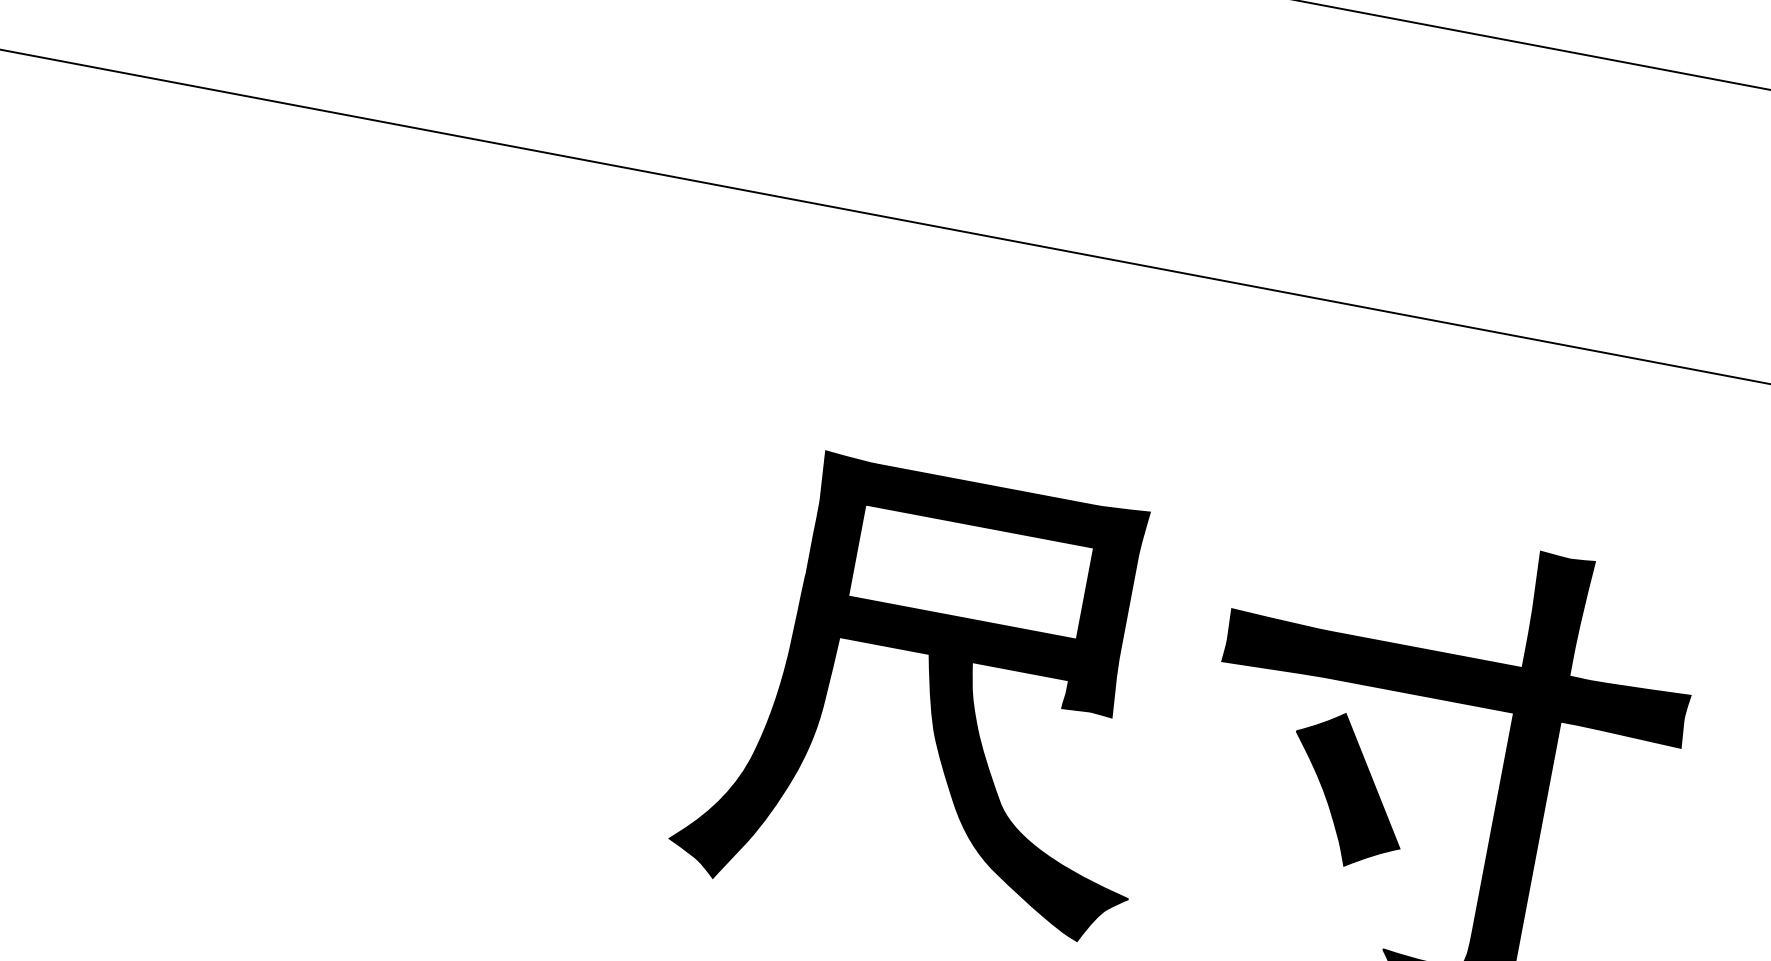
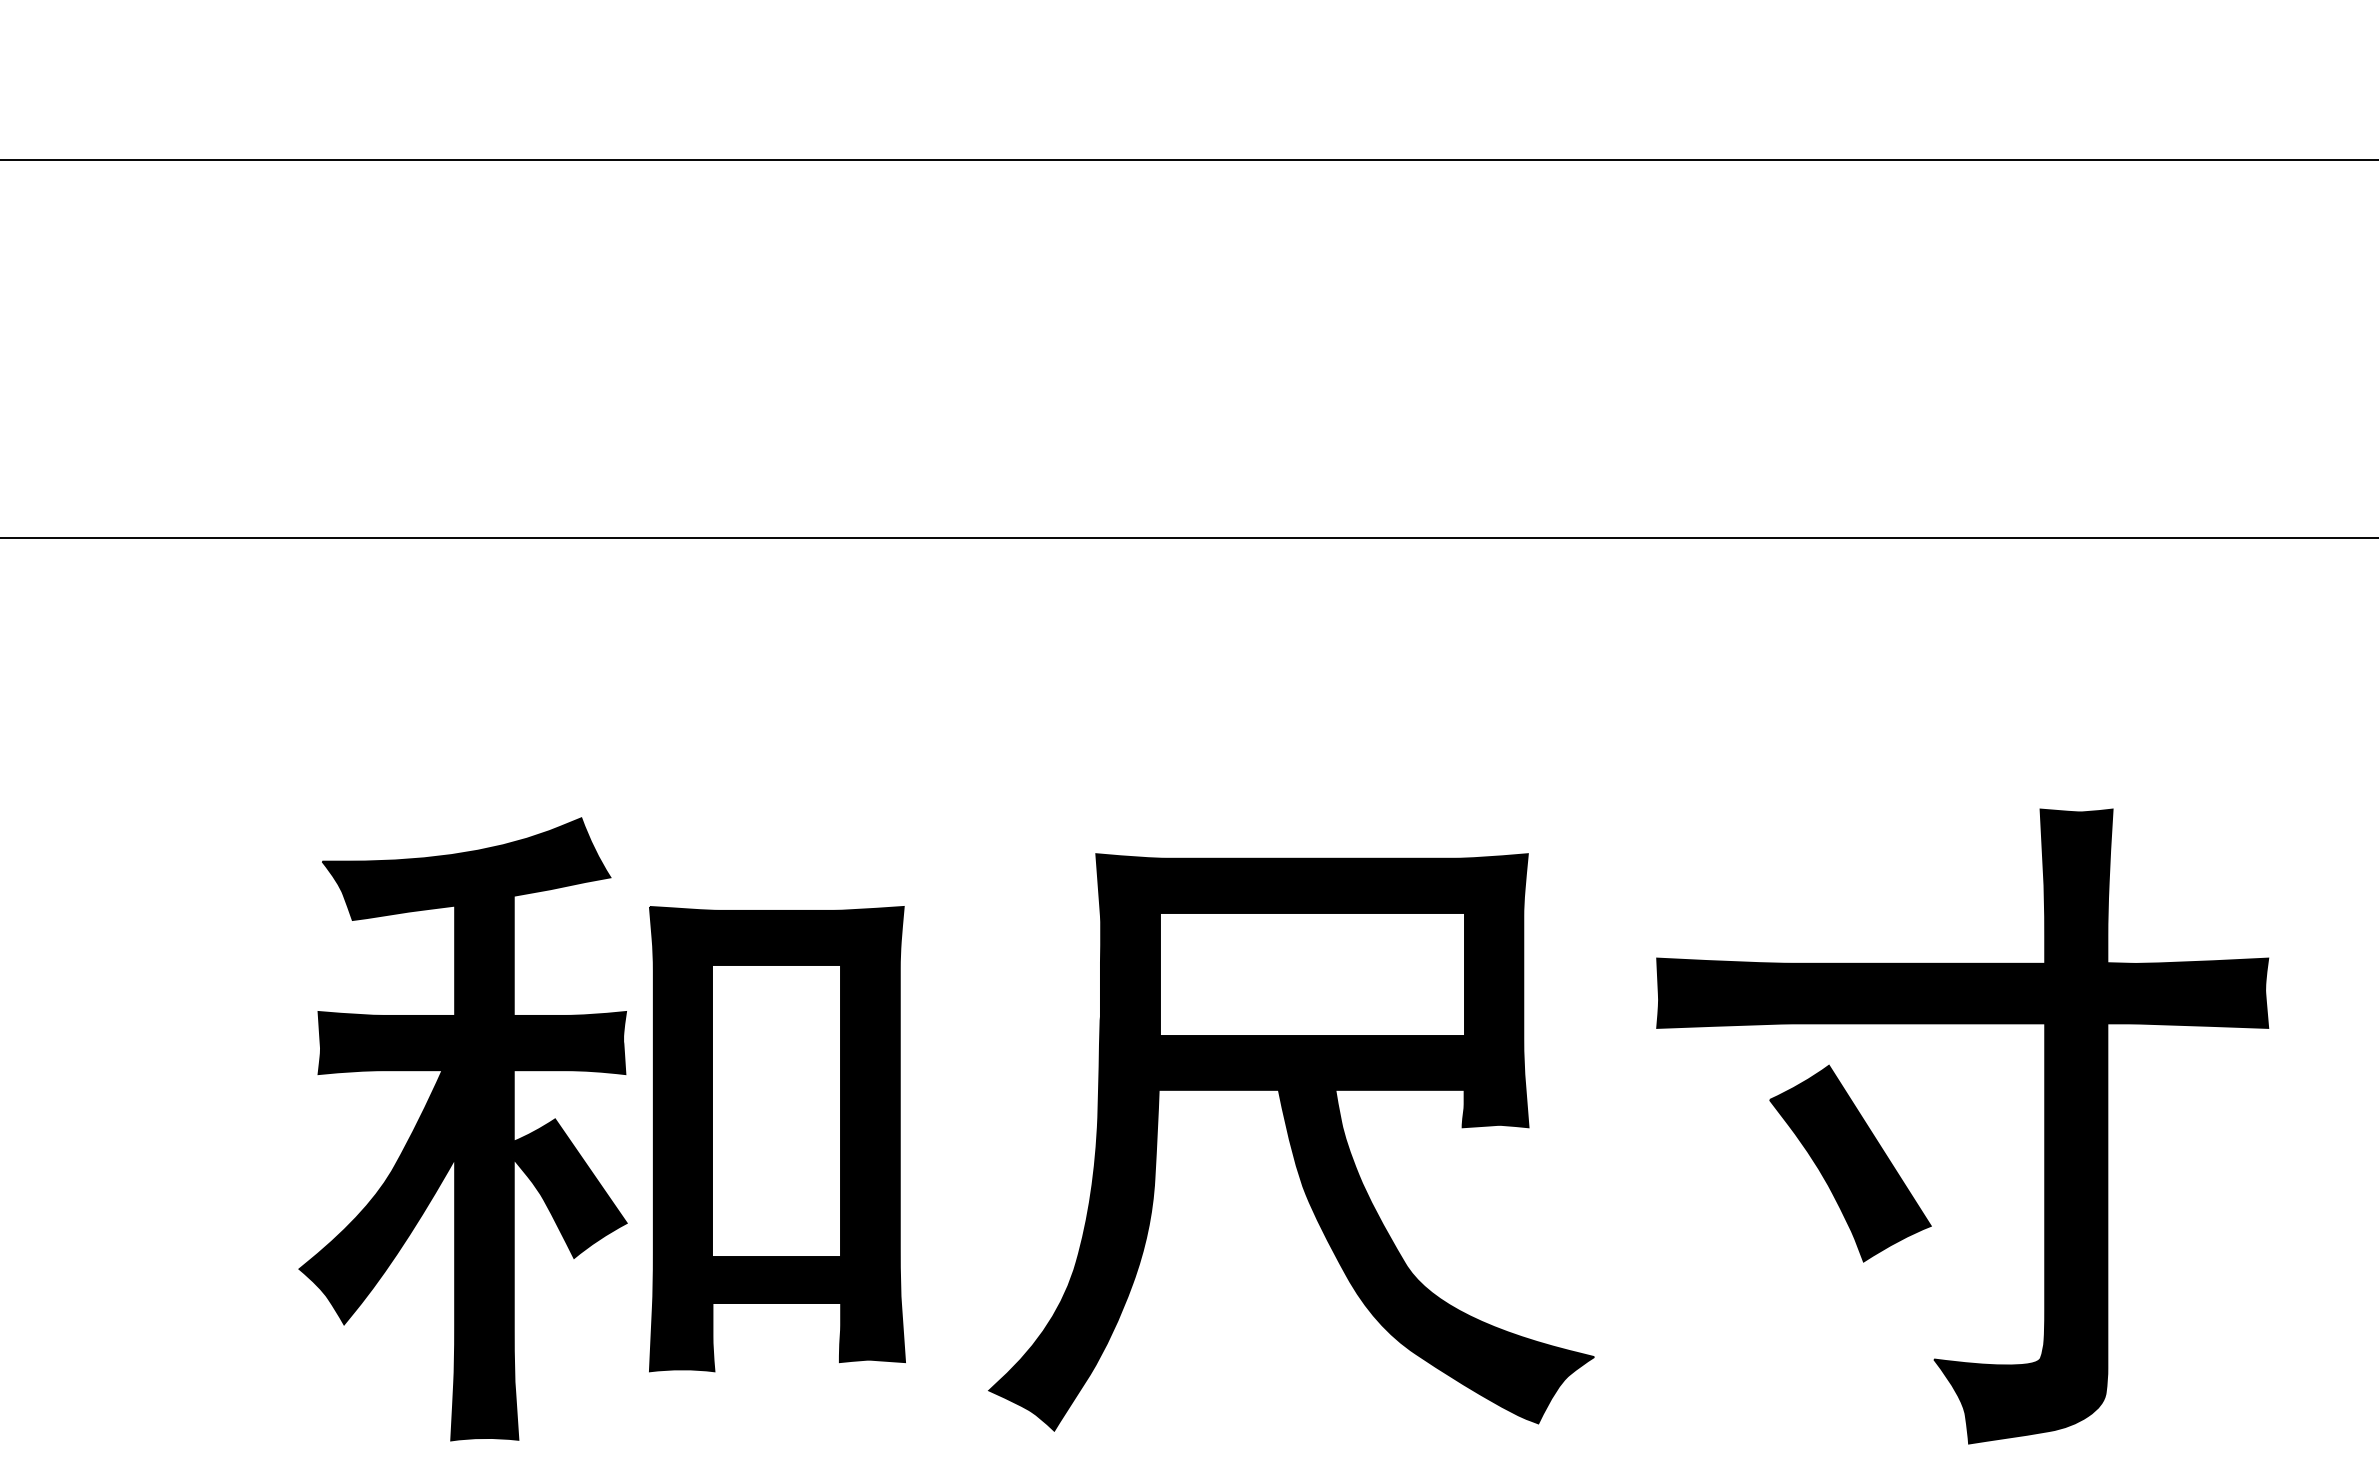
part: (393, 595) -> (574, 1145), added

